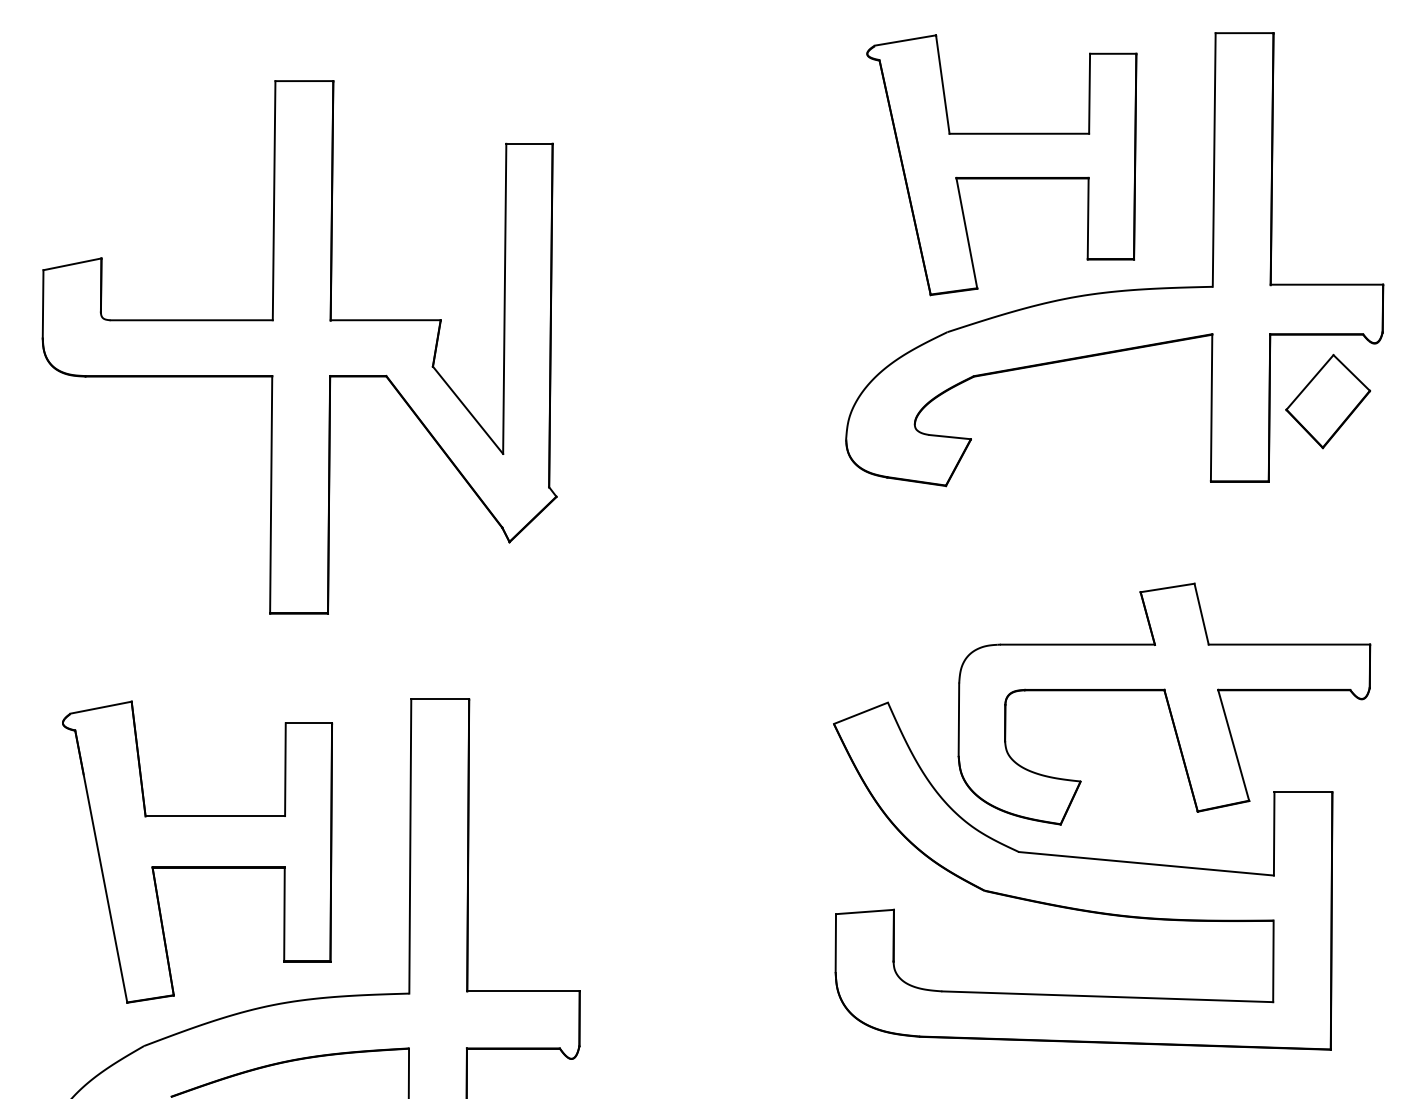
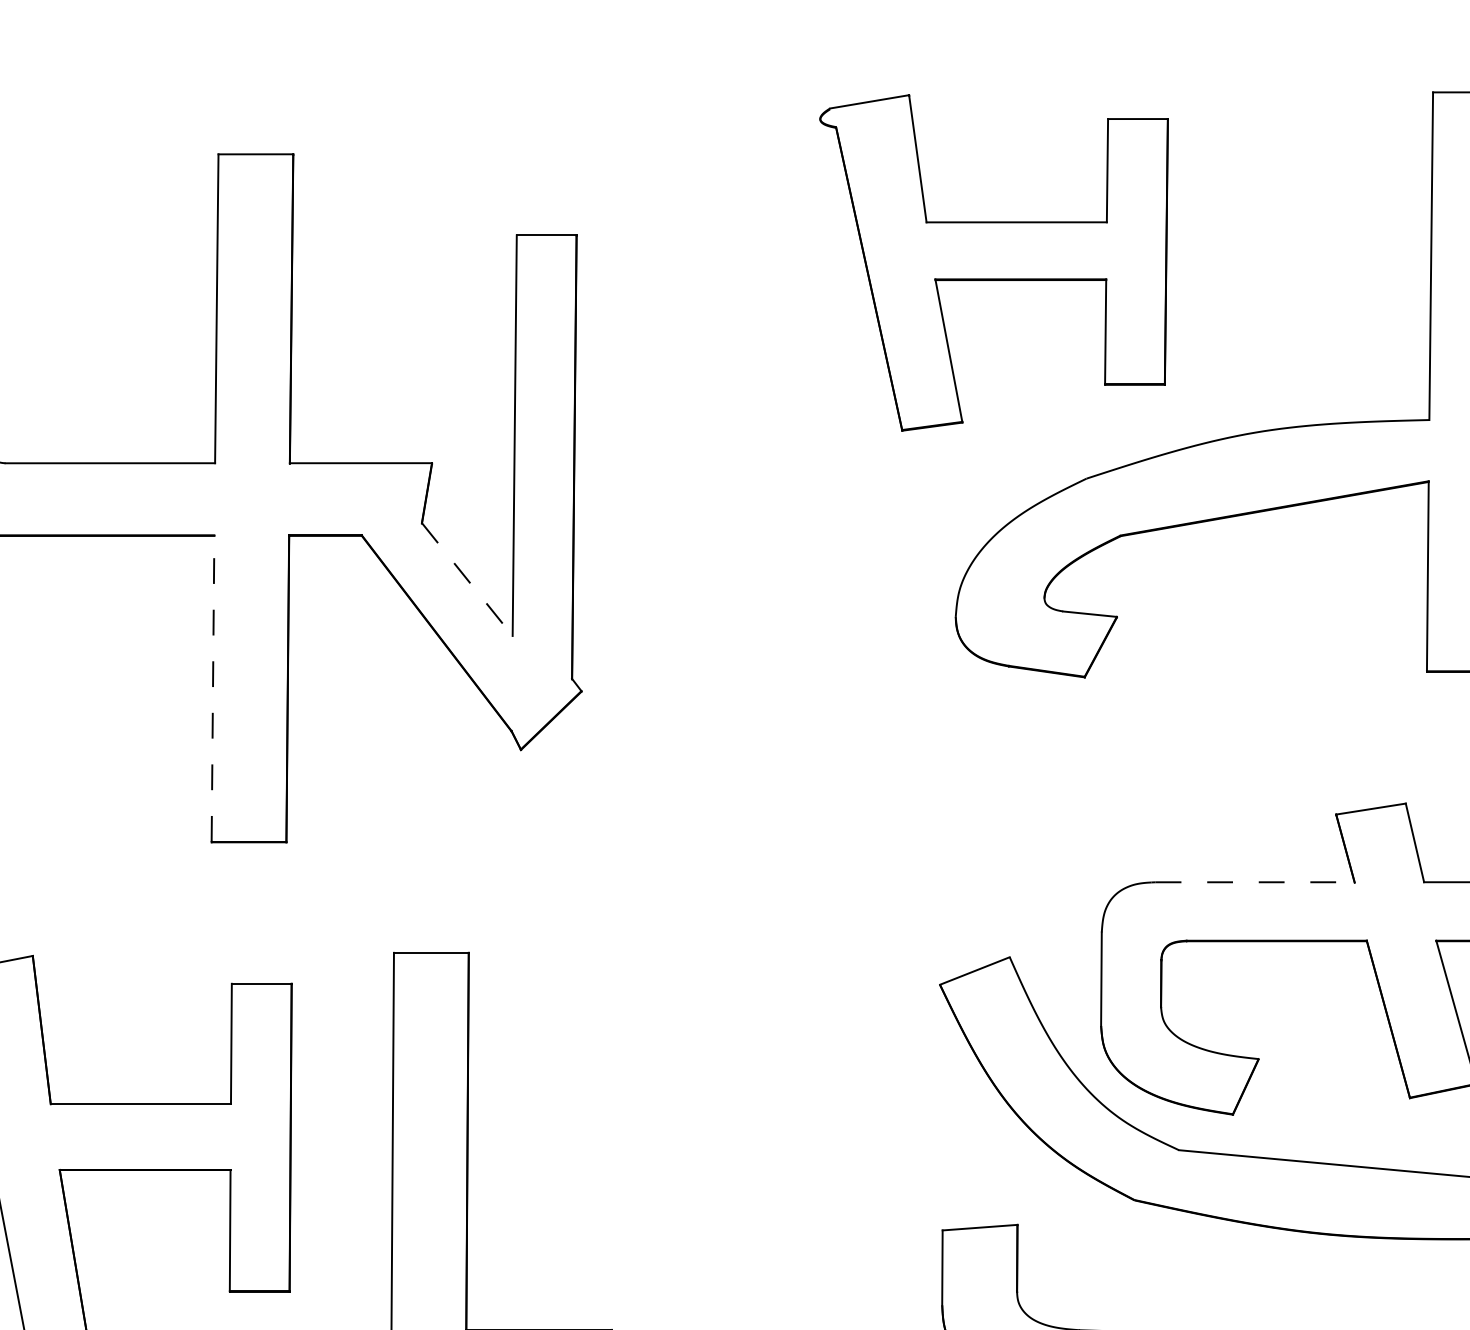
part: (1001, 165) -> (993, 263), moved
line: (468, 410) -> (467, 579), solid -> dashed
line: (271, 494) -> (213, 688), solid -> dashed
line: (1078, 644) -> (1255, 882), solid -> dashed

